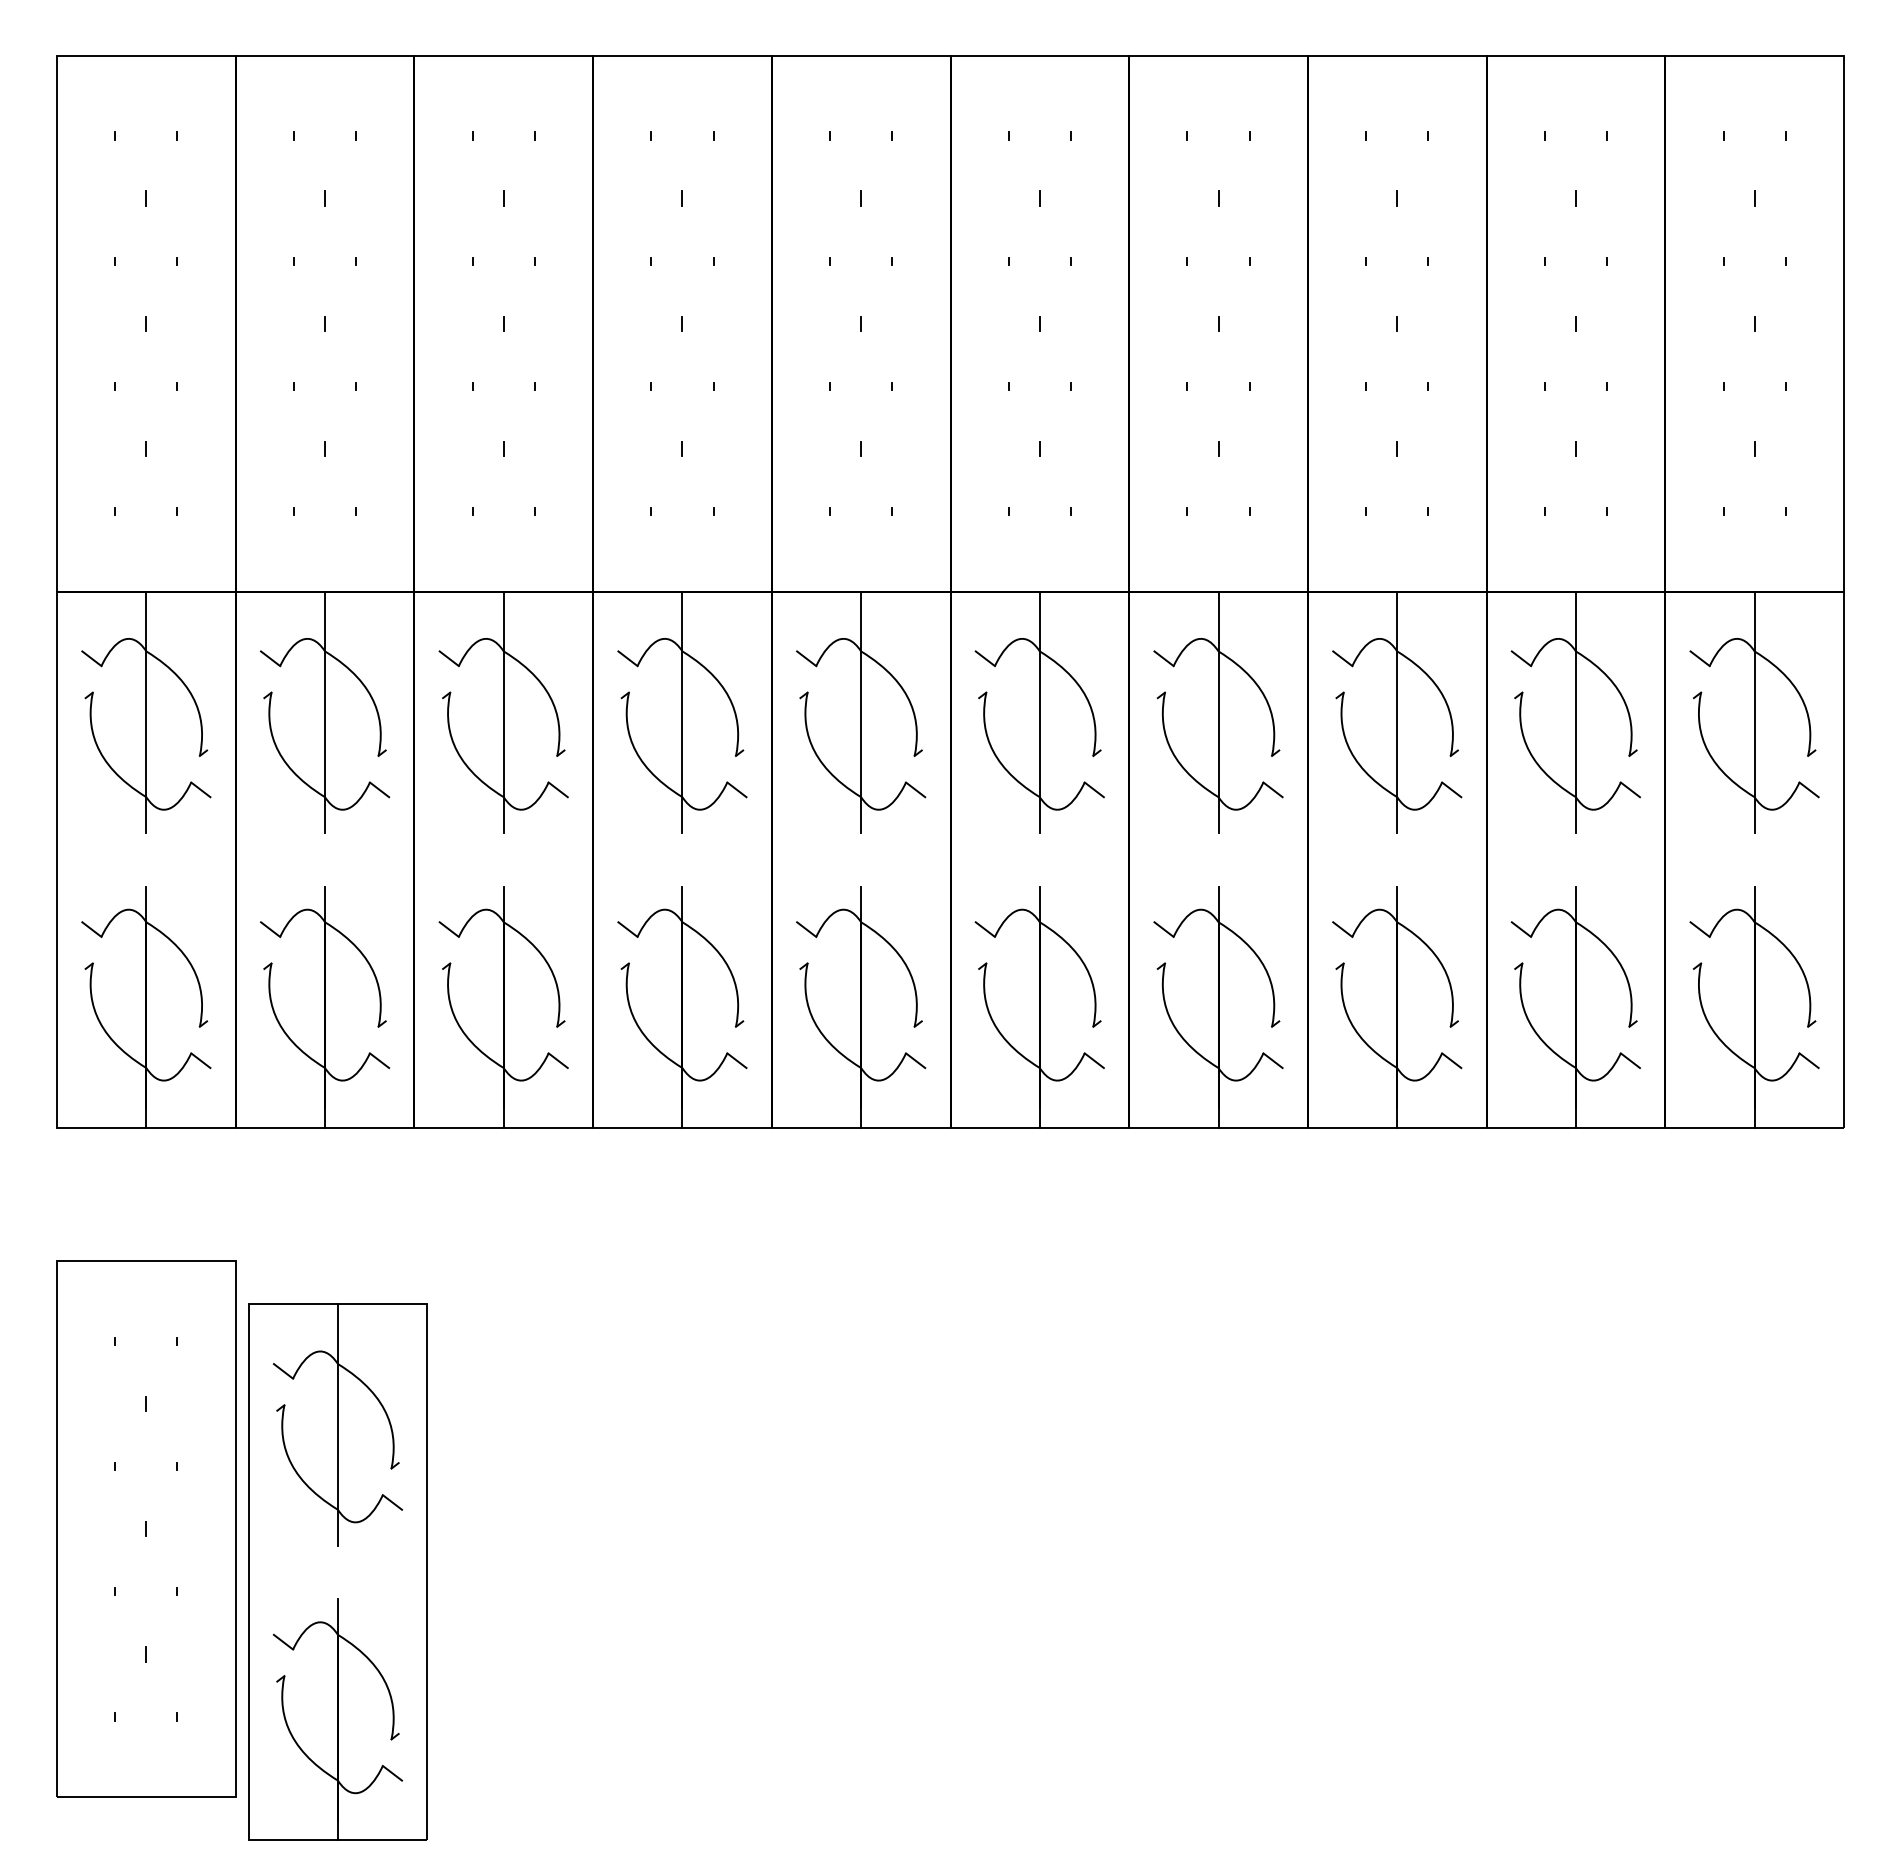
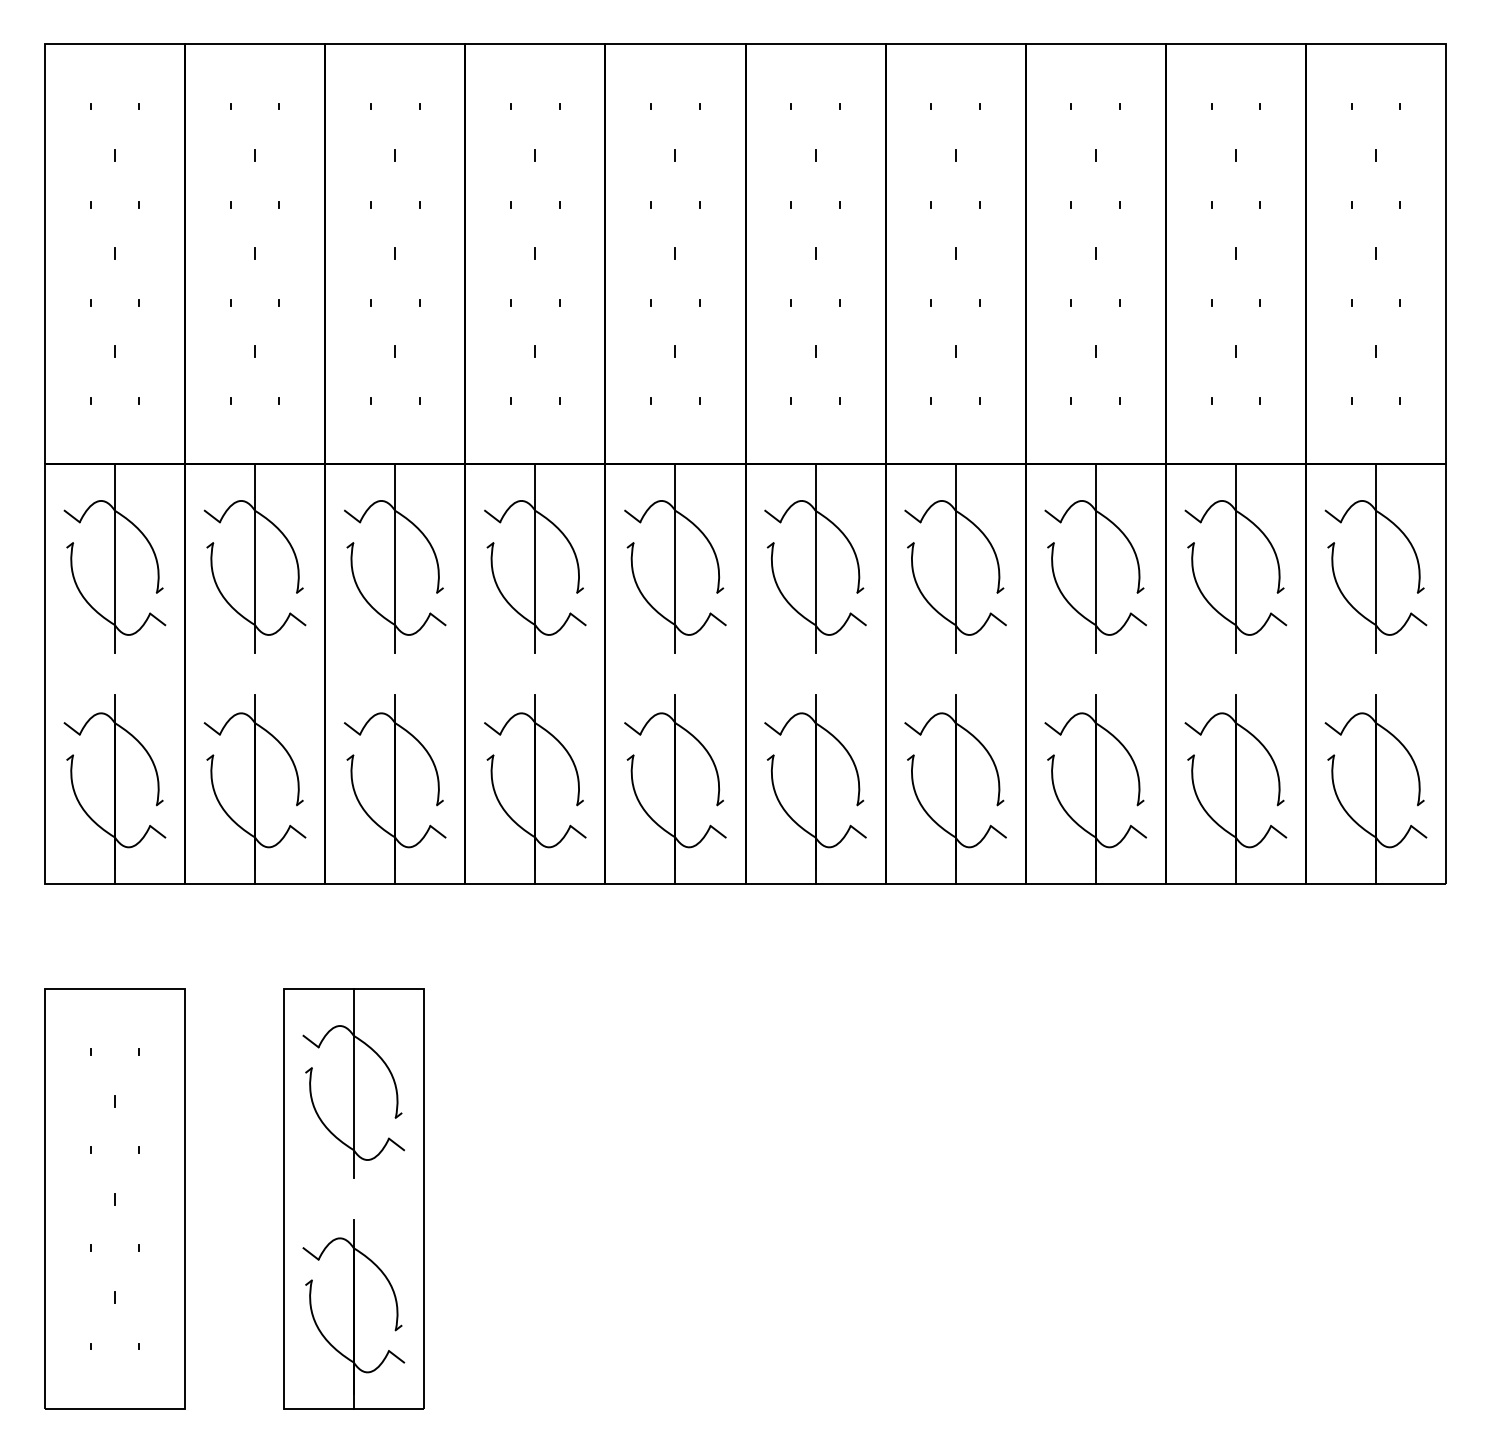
part: (337, 1571) -> (353, 1198), moved

